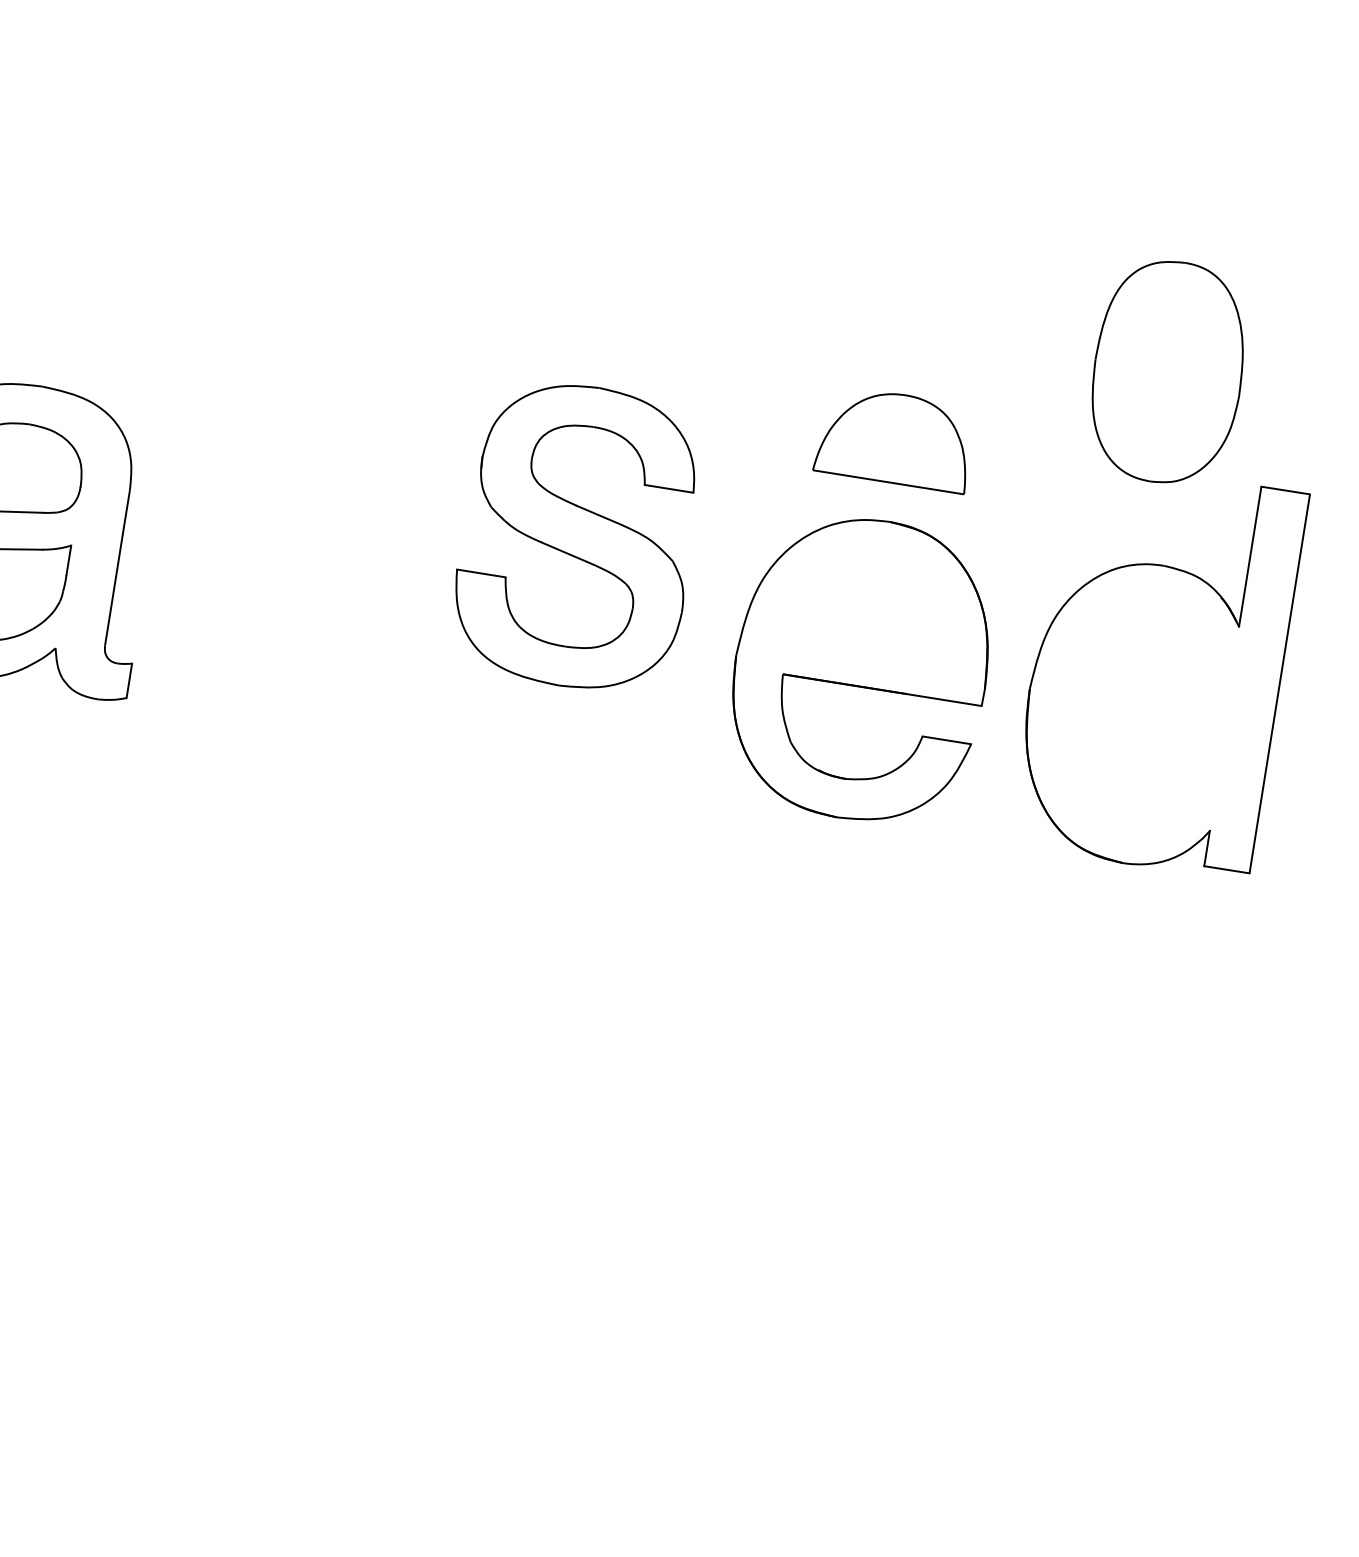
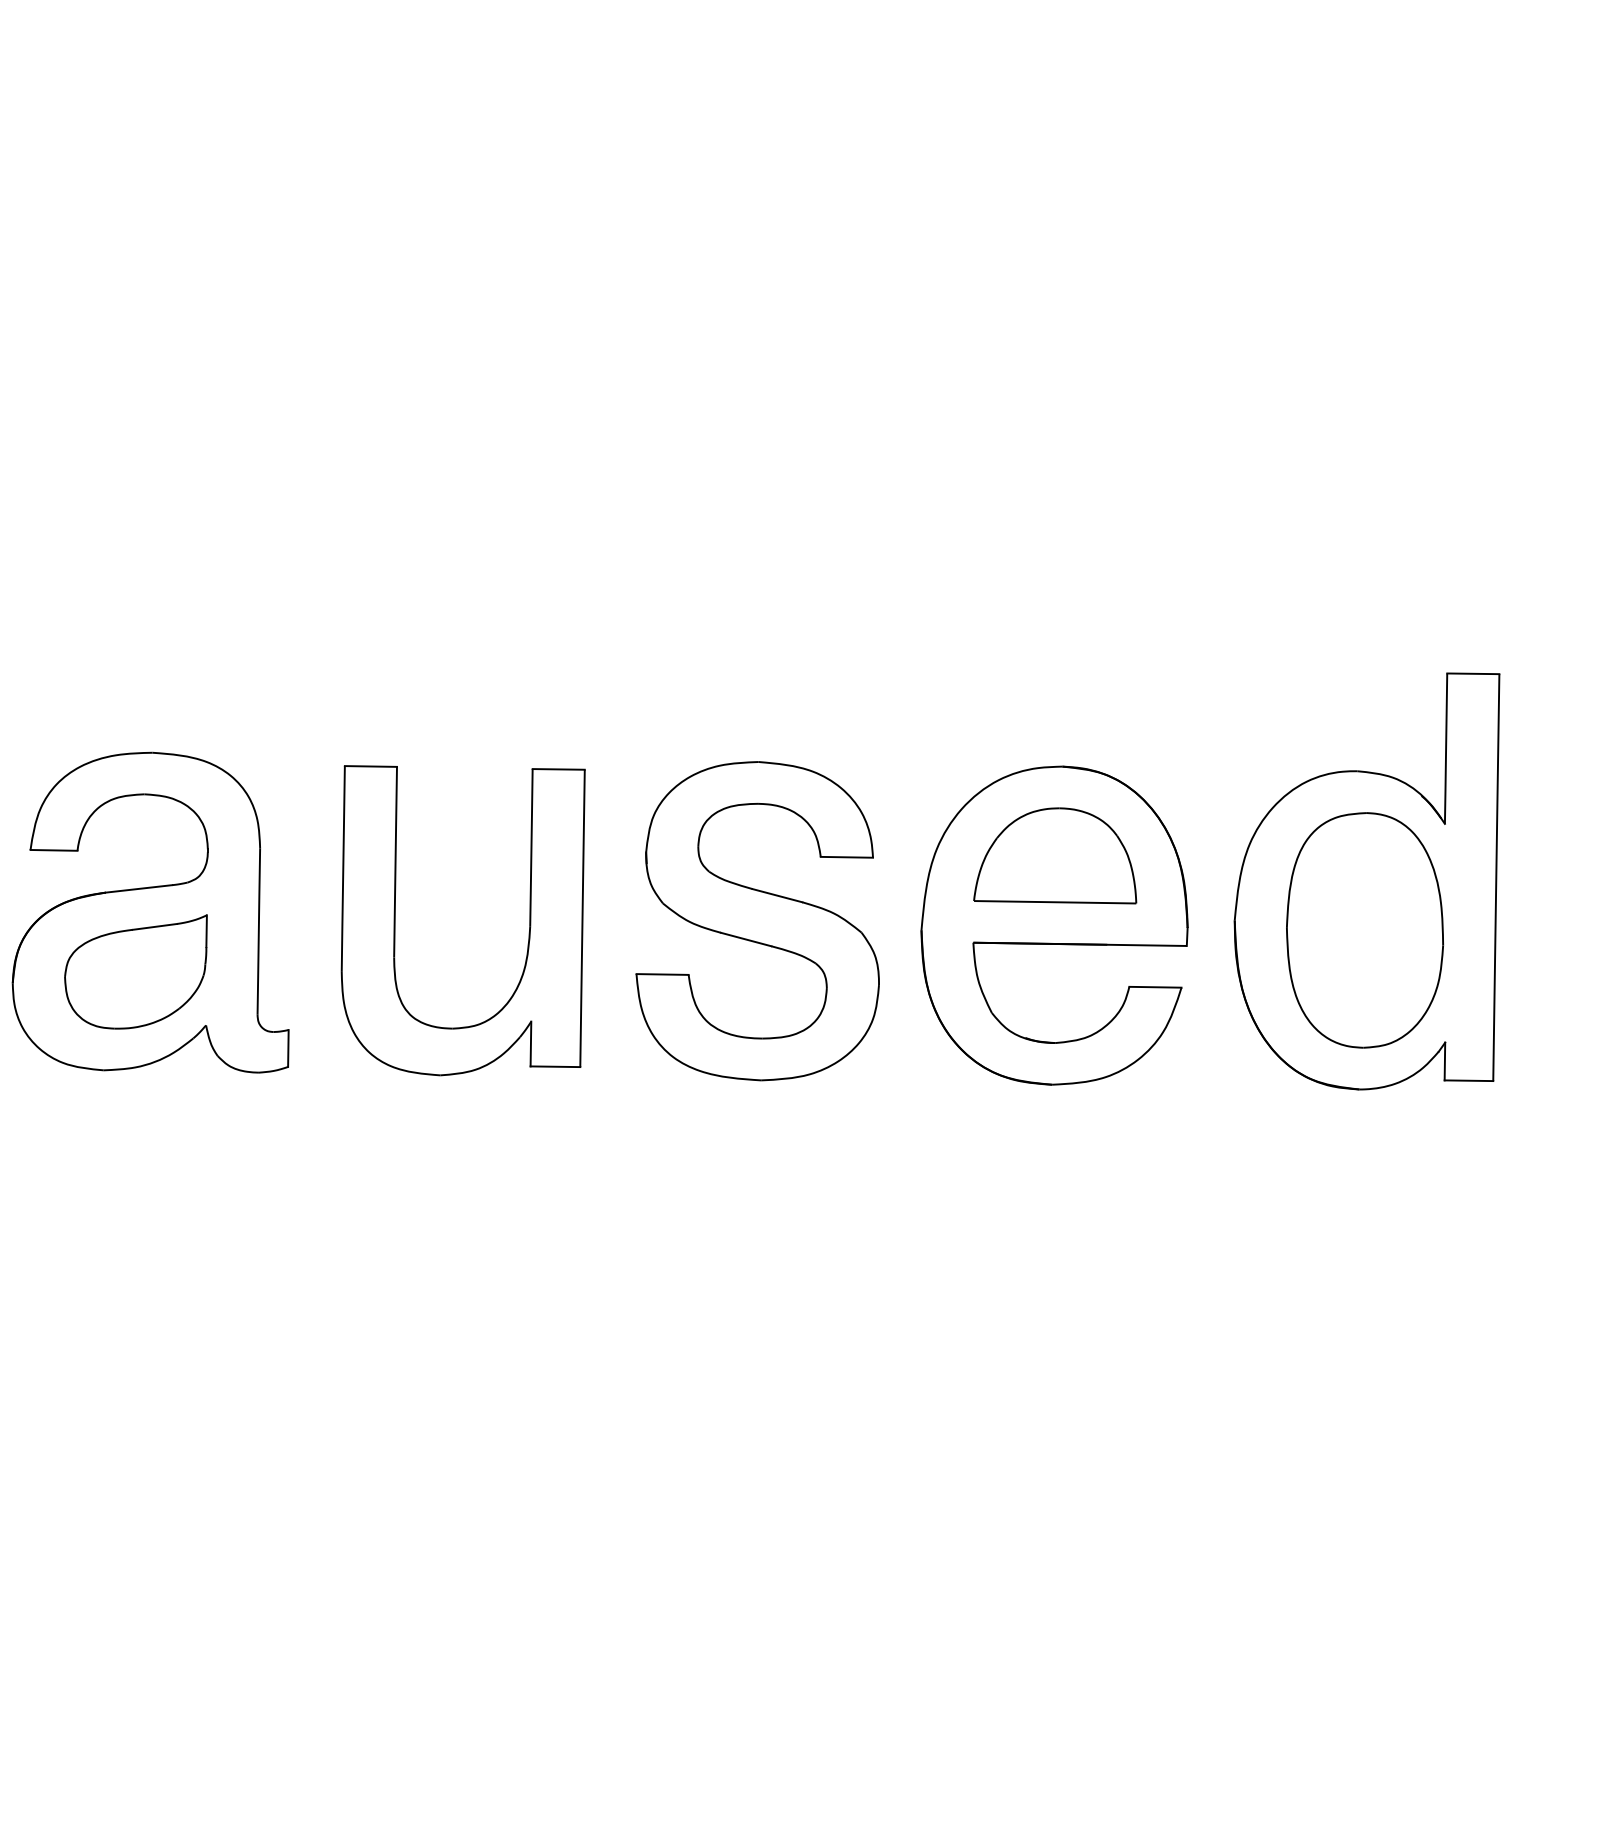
part: (1167, 372) -> (1364, 930), moved
part: (895, 438) -> (1055, 855), moved
part: (577, 536) -> (757, 921), moved
part: (246, 575) -> (395, 920), added

